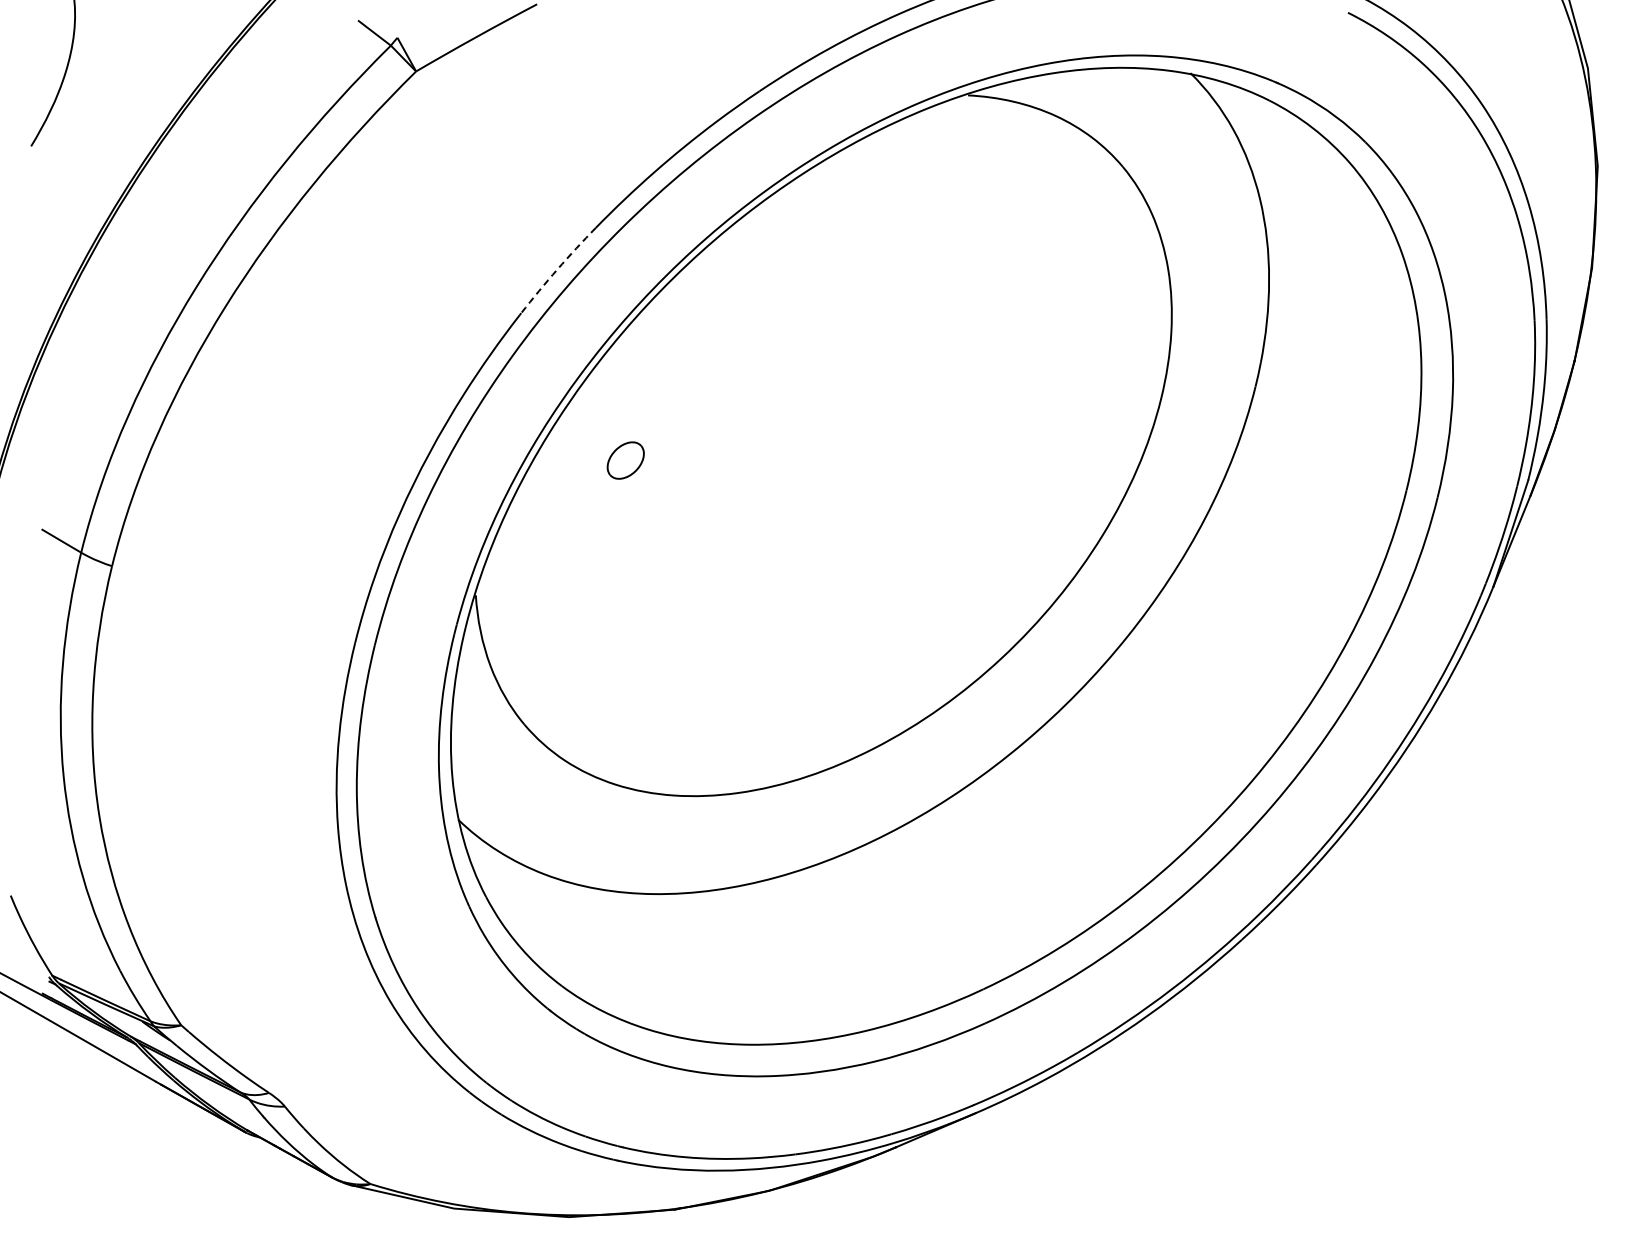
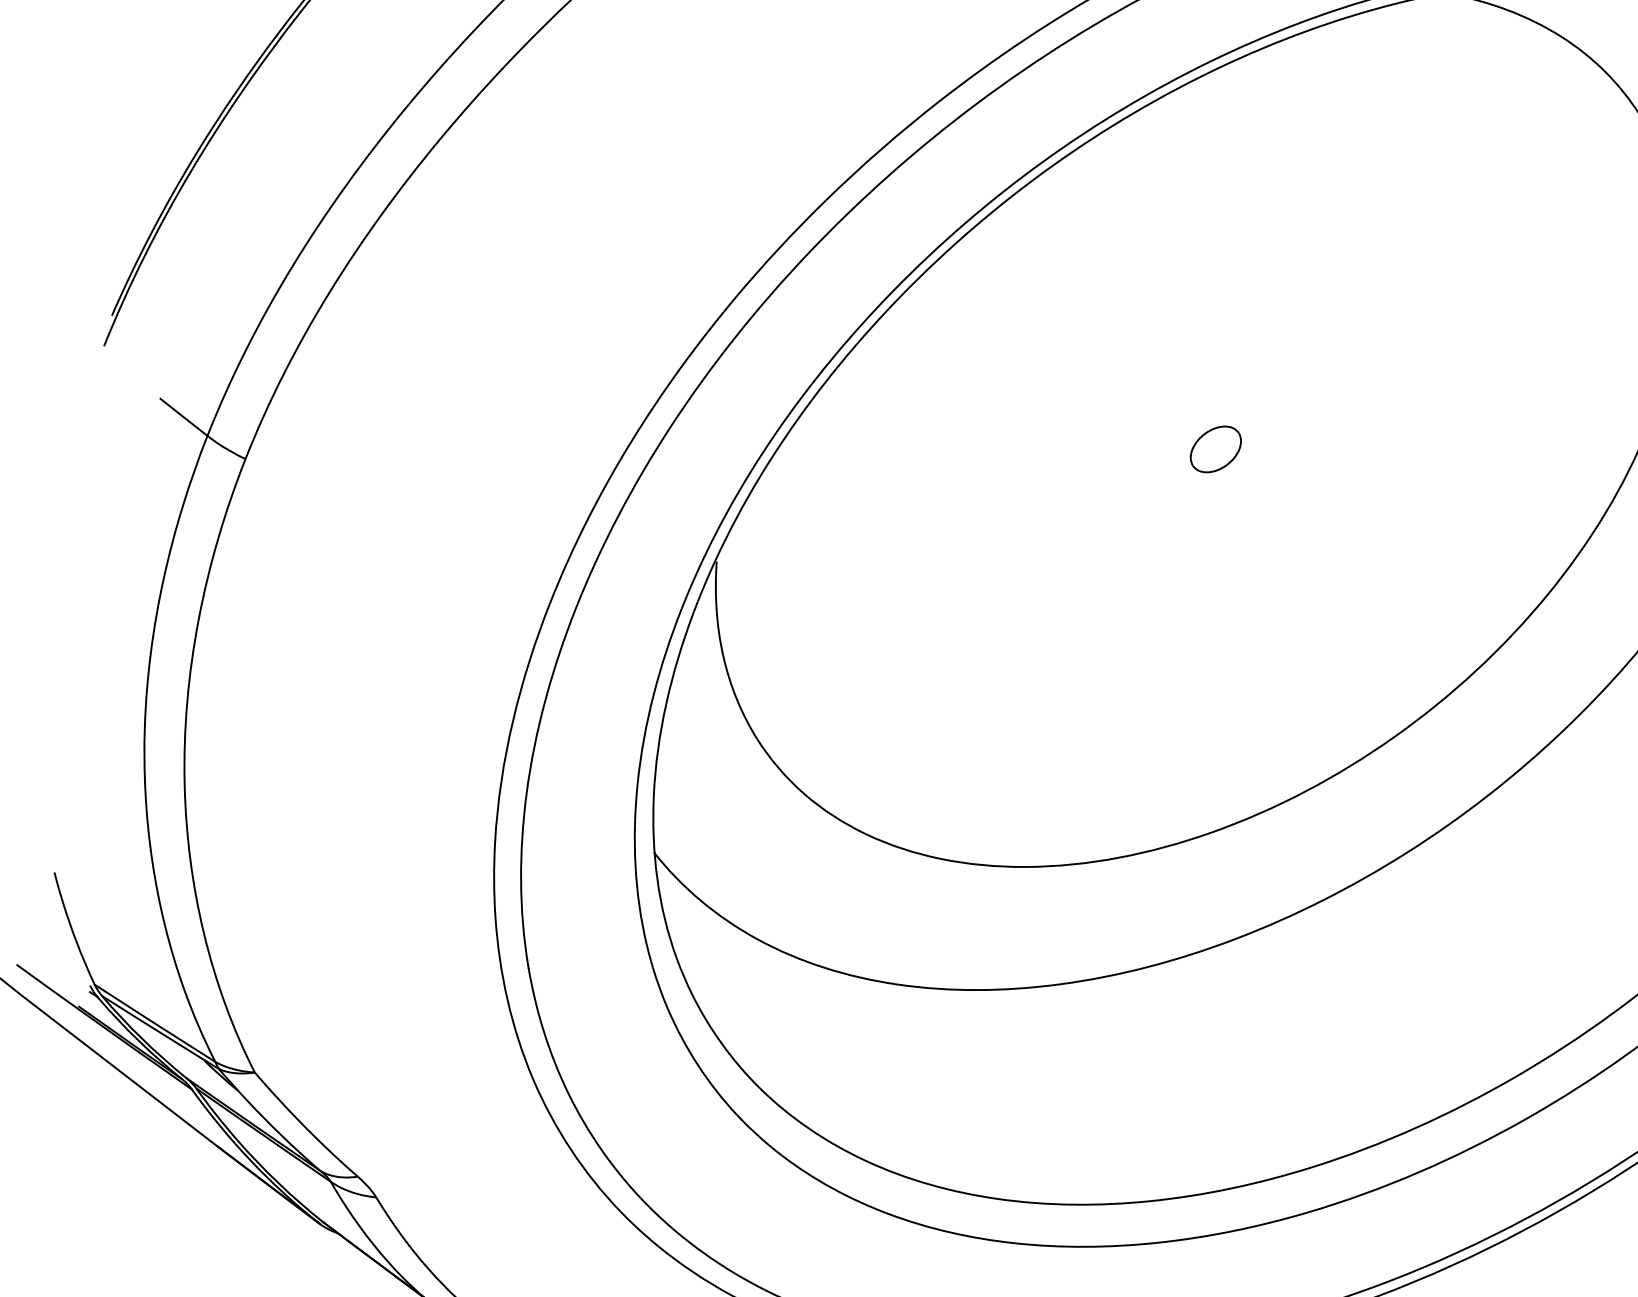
arc: (557, 269) -> (881, 149), dashed -> solid
part: (625, 460) -> (1215, 449), moved

